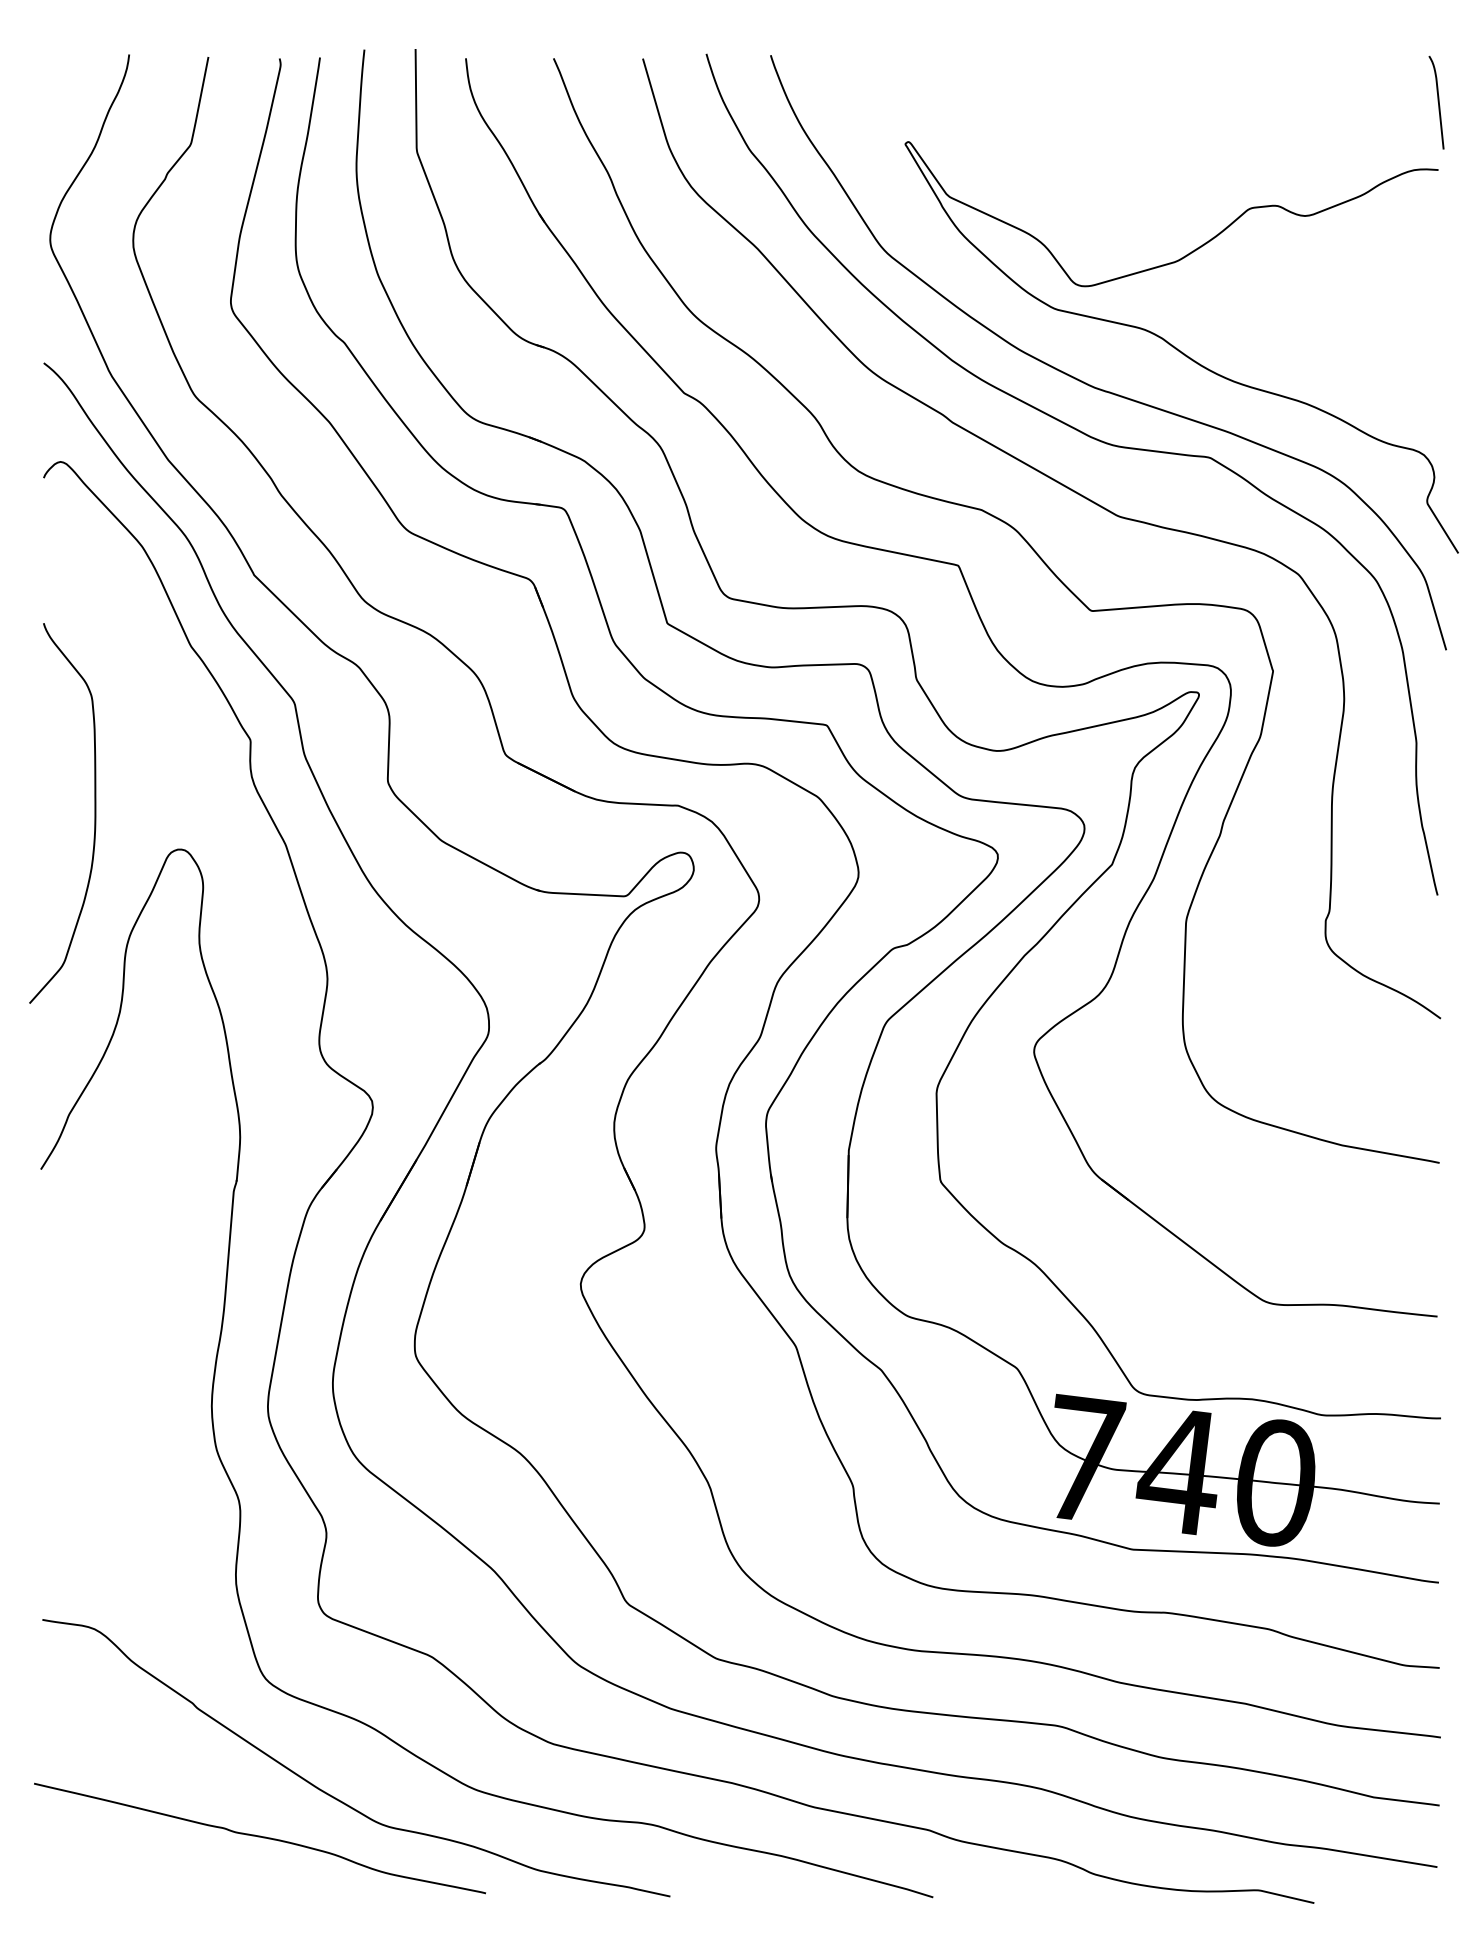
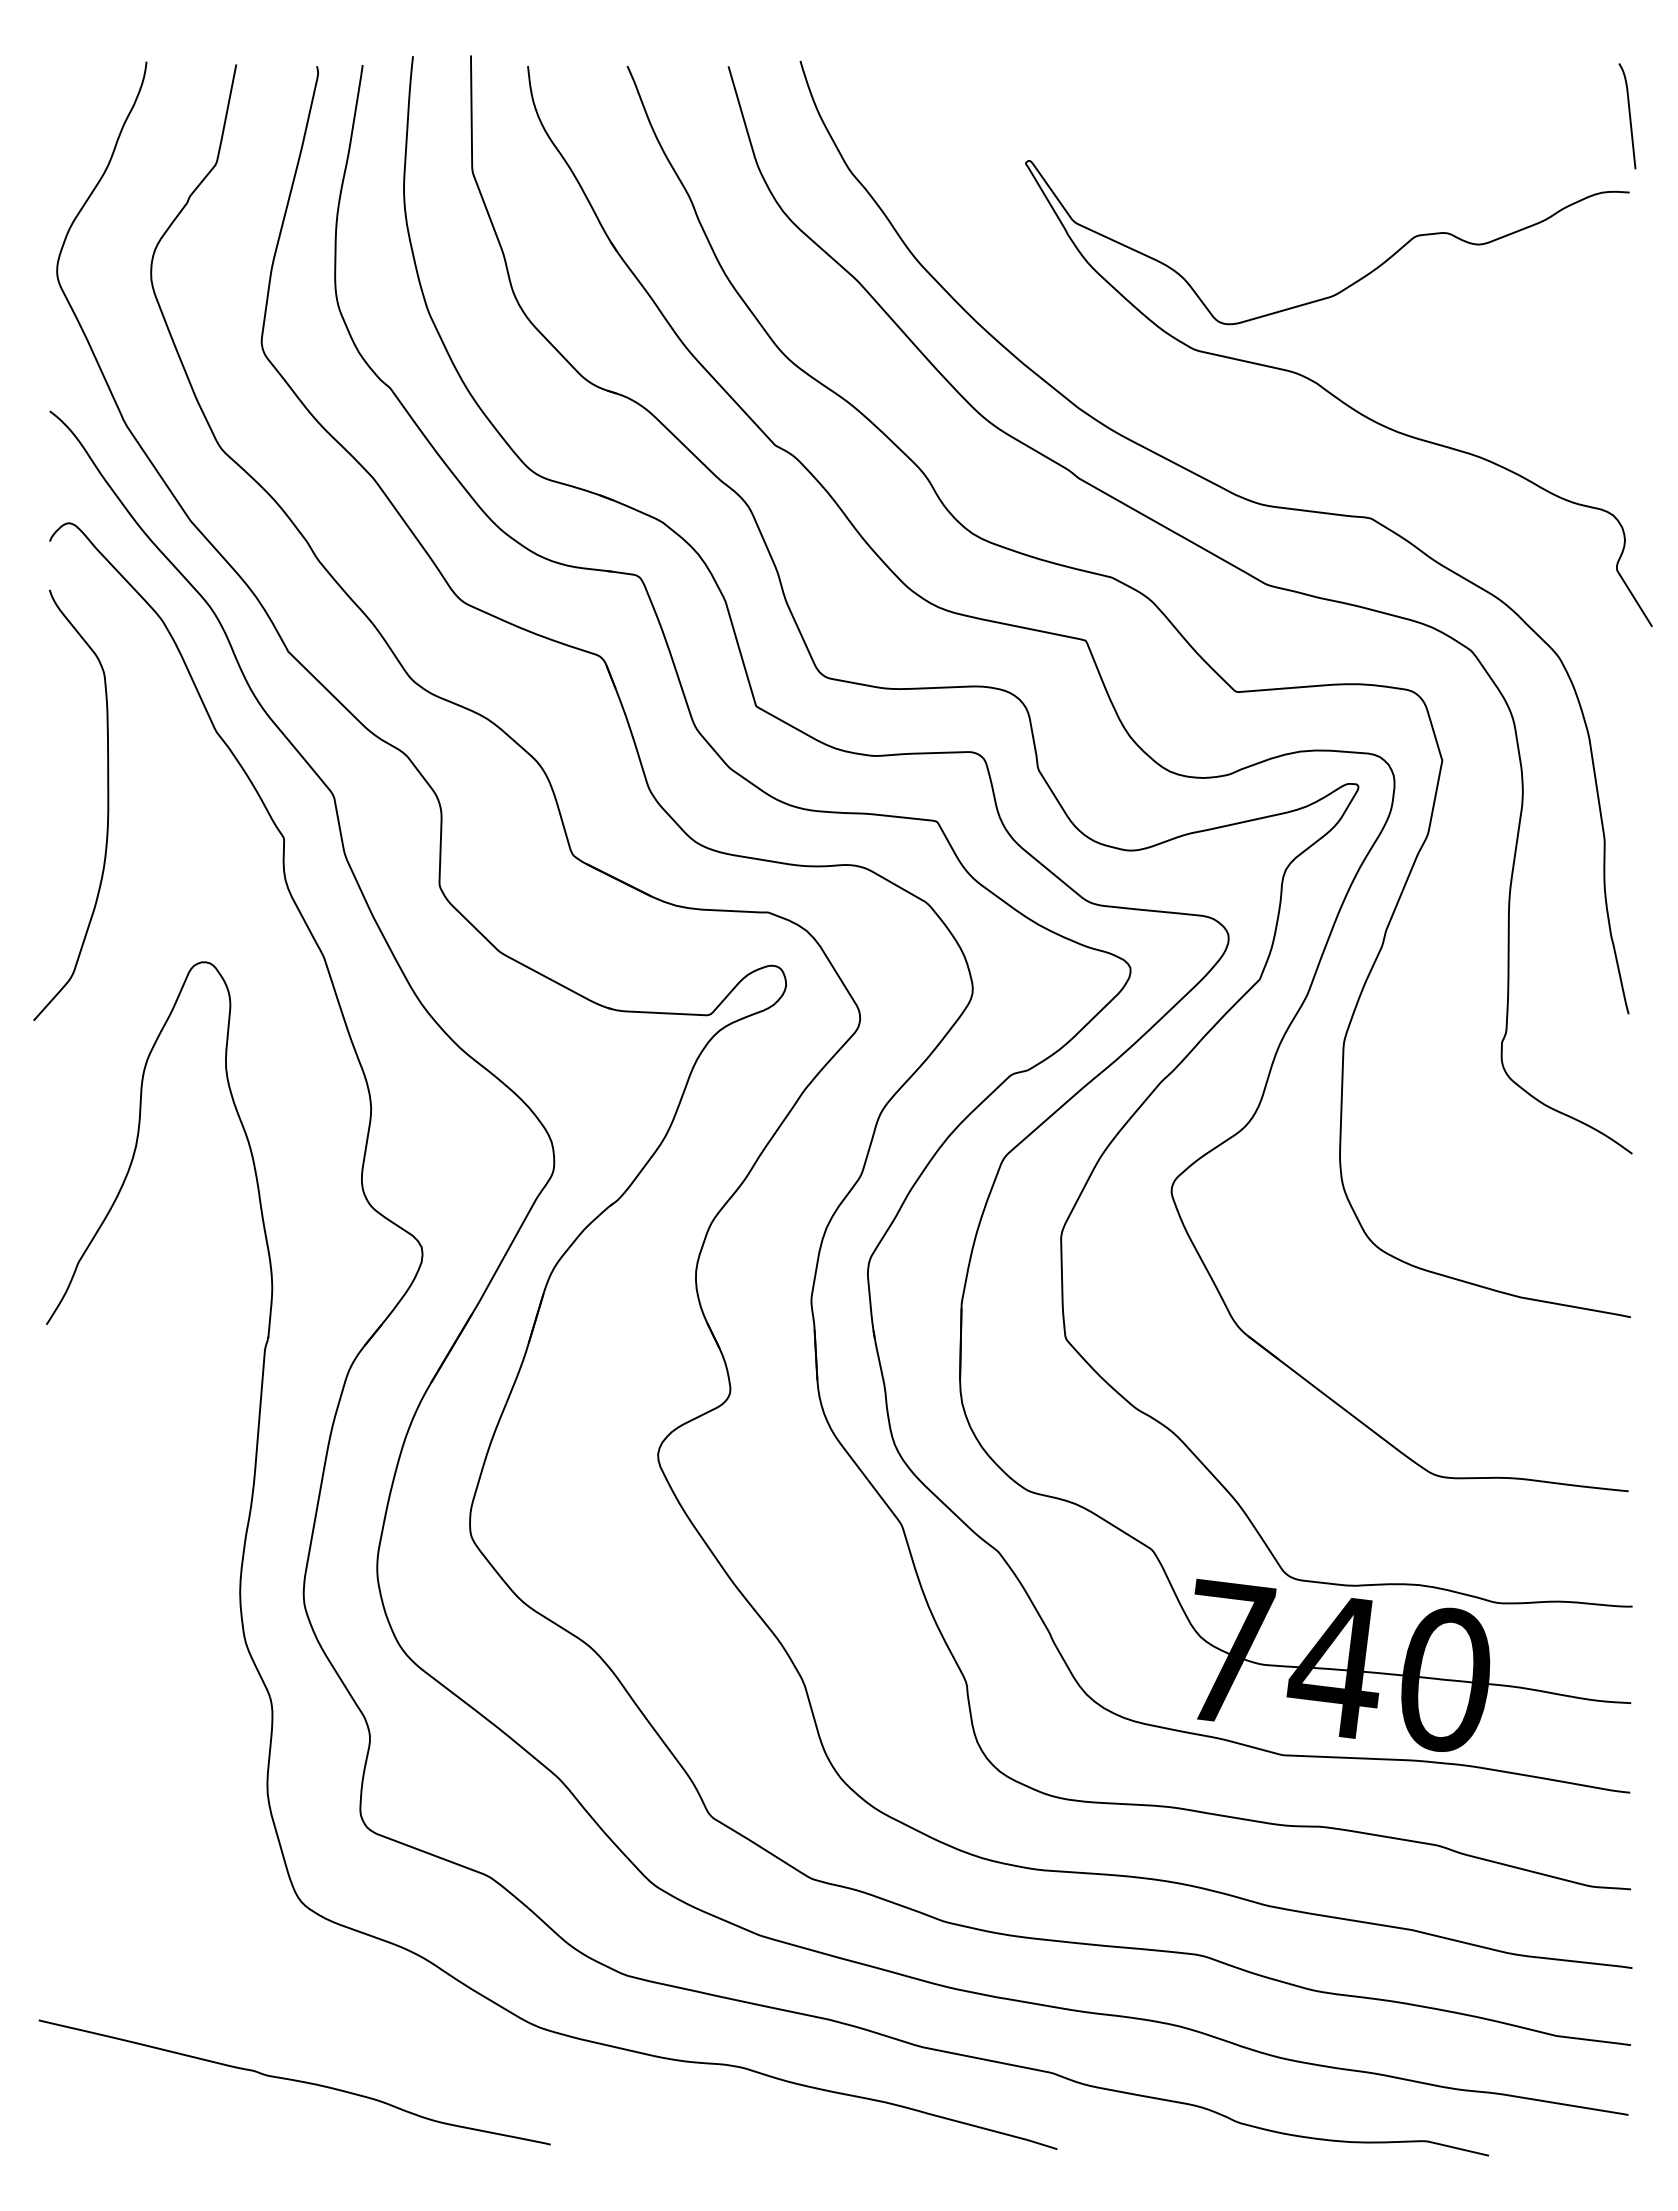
curve: (1096, 387) -> (1242, 438), removed
curve: (94, 813) -> (107, 805), moved
curve: (336, 1797) -> (381, 2036), removed

